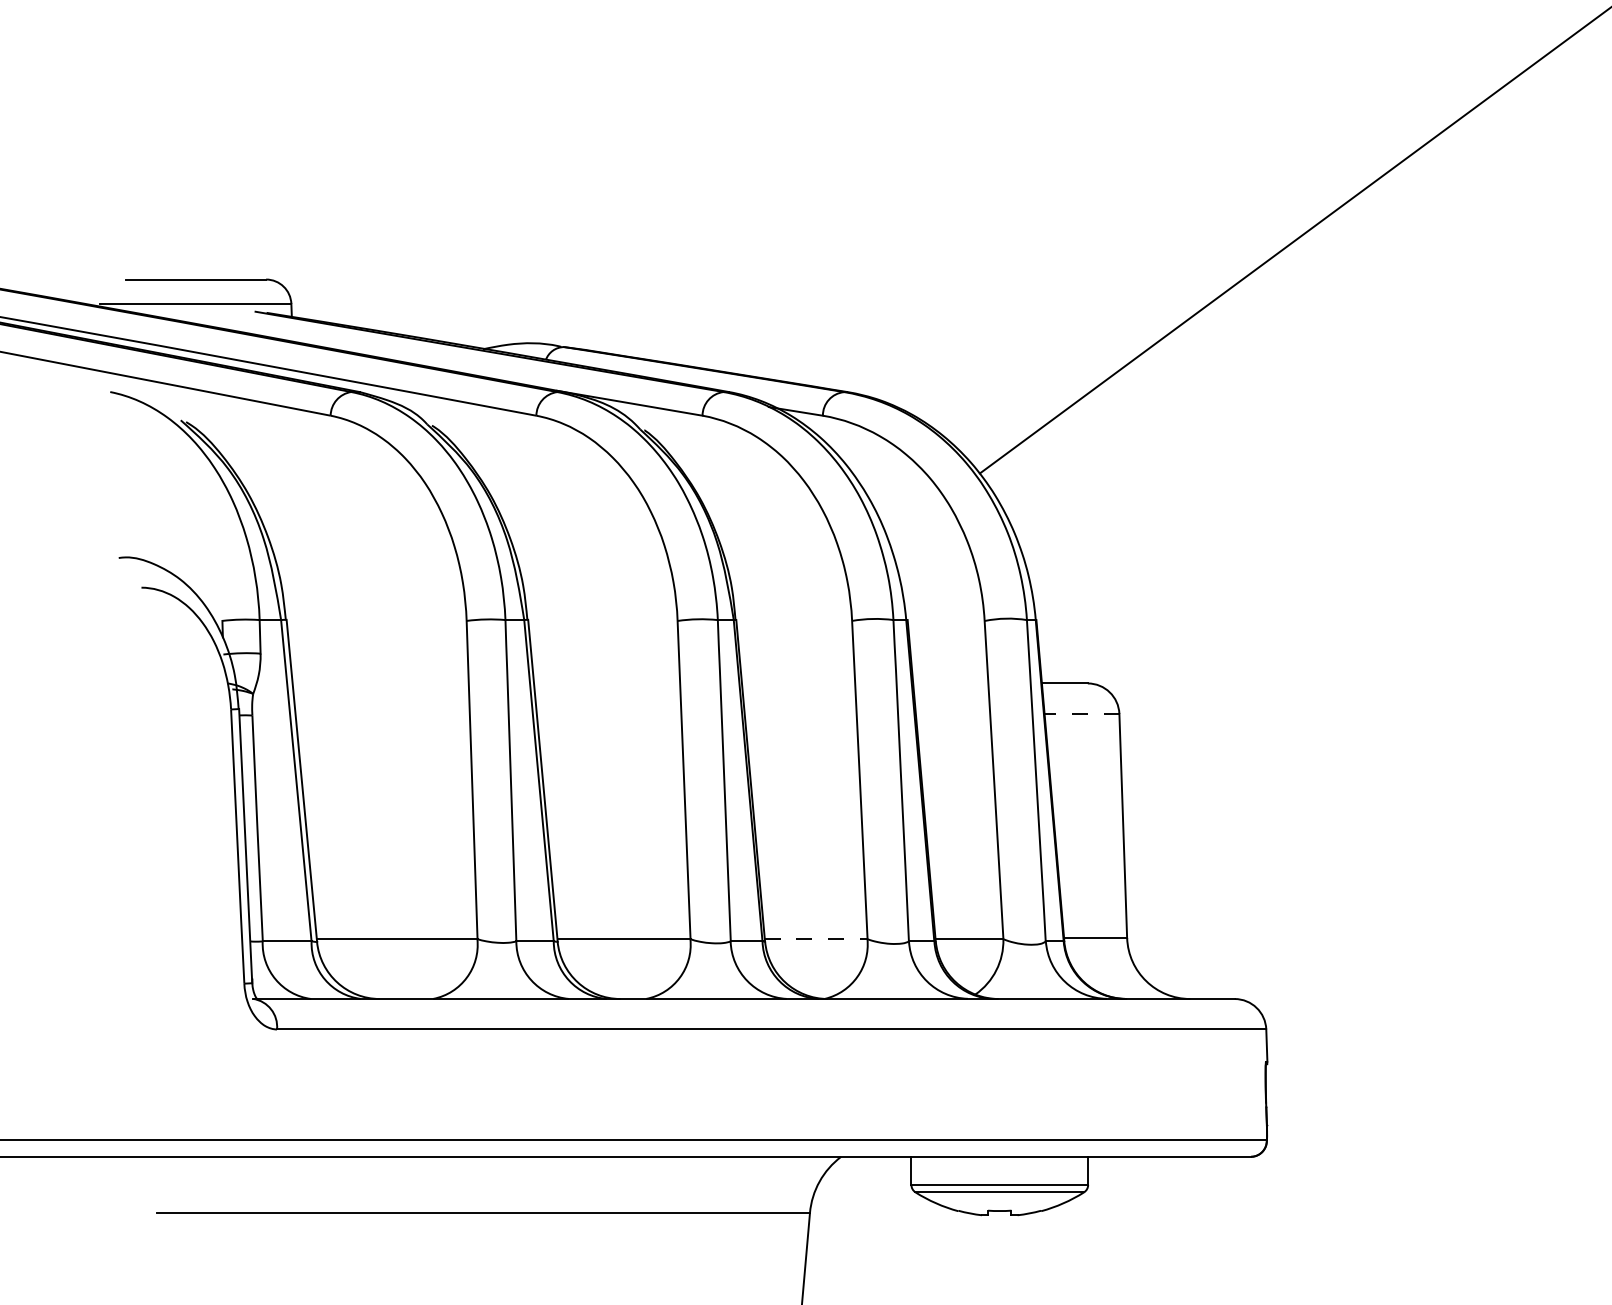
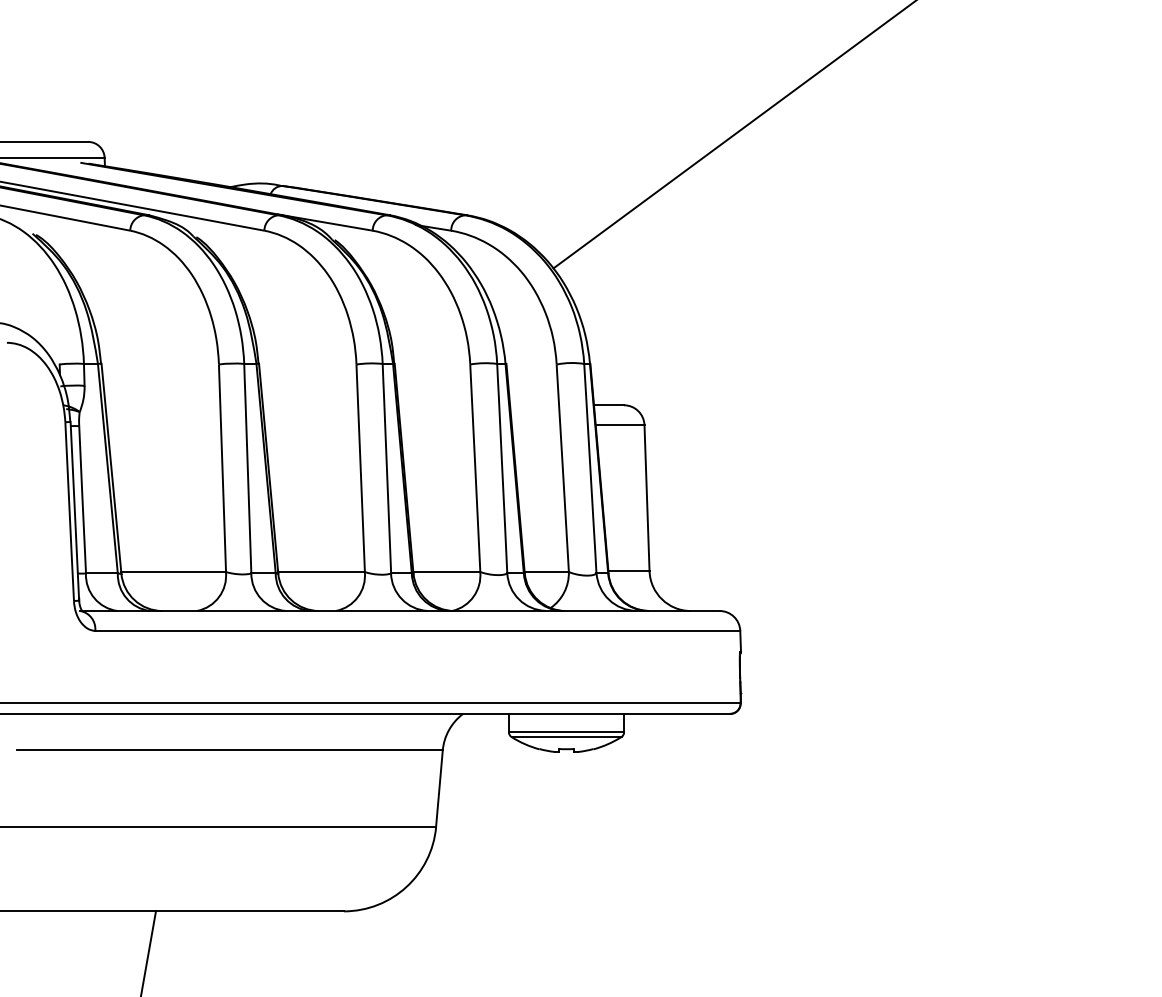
line: (1081, 714) -> (619, 425), dashed -> solid
line: (817, 939) -> (447, 572), dashed -> solid

